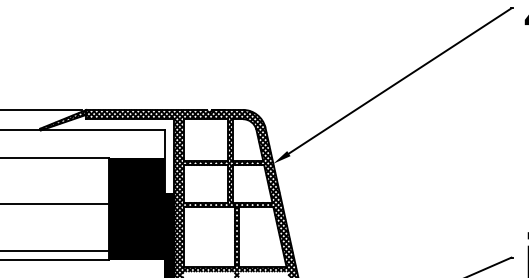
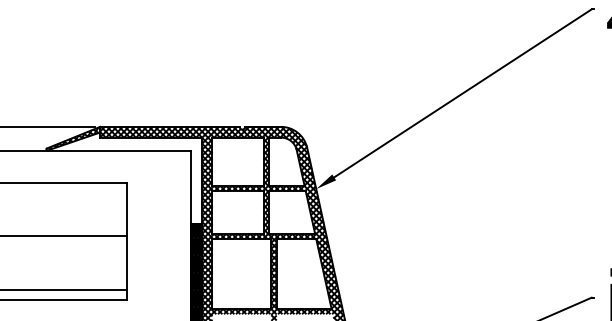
fill: (137, 208) -> (159, 240), removed

